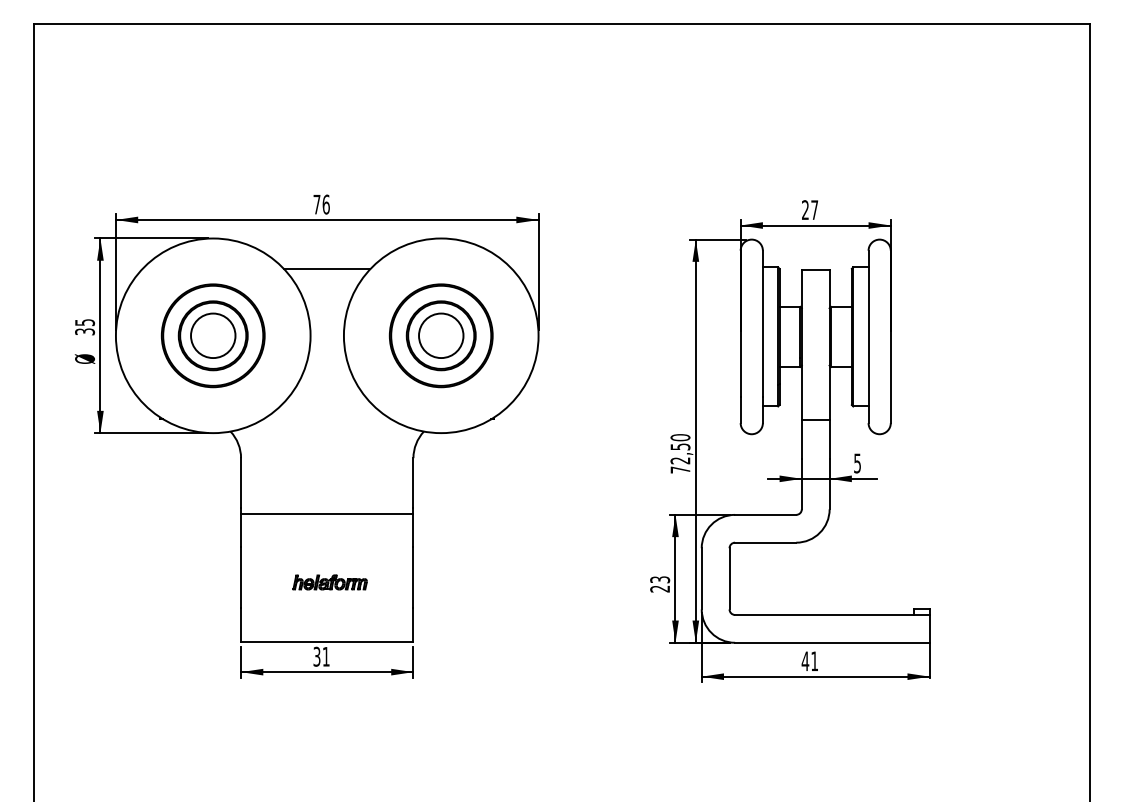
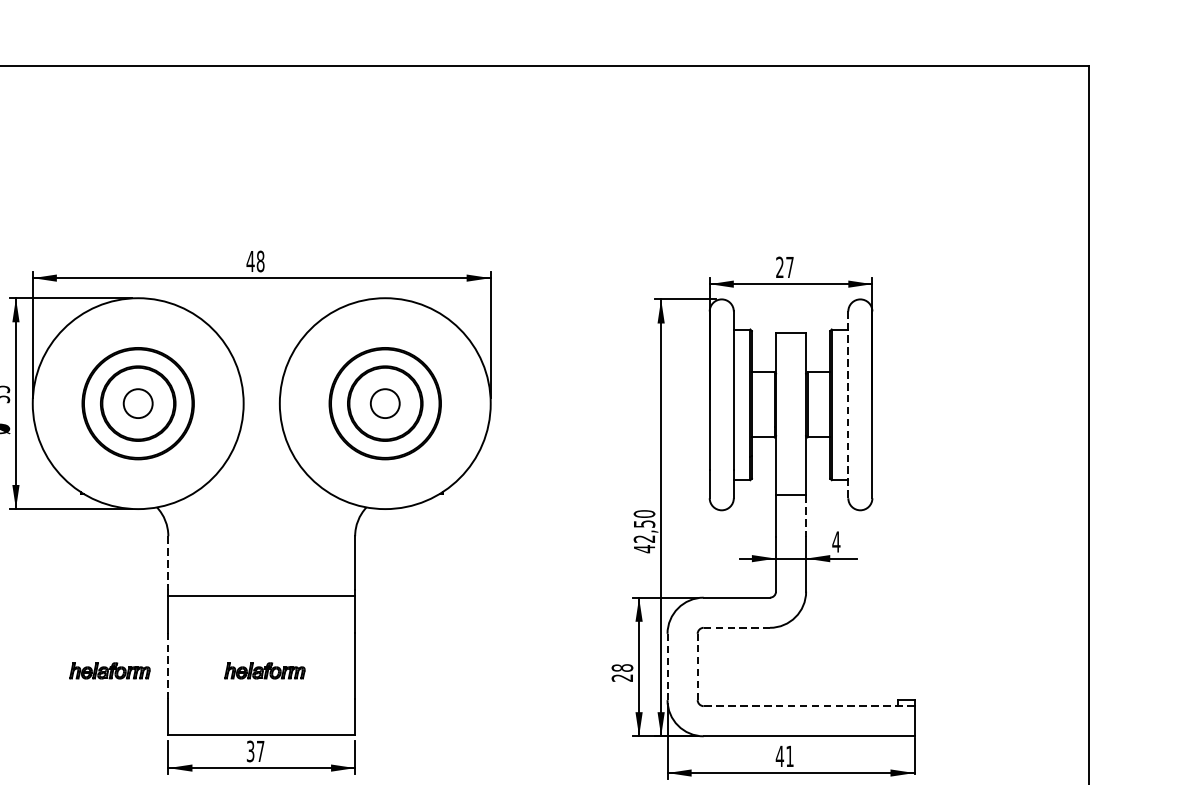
text: (321, 204) -> (255, 261), 76 -> 48
line: (327, 269) -> (262, 331), removed
circle: (213, 335) -> (138, 403), size x0.6
circle: (441, 335) -> (385, 403), size x0.6
line: (868, 337) -> (848, 405), solid -> dashed
line: (829, 440) -> (805, 517), solid -> dashed
text: (857, 463) -> (836, 542), 5 -> 4
text: (680, 469) -> (644, 548), 72,50 -> 42,50
line: (241, 483) -> (168, 563), solid -> dashed
line: (765, 542) -> (736, 627), solid -> dashed
line: (241, 577) -> (168, 665), solid -> dashed
line: (701, 578) -> (667, 666), solid -> dashed
line: (729, 578) -> (697, 666), solid -> dashed
text: (660, 579) -> (622, 667), 23 -> 28
part: (186, 582) -> (109, 670), added
line: (831, 614) -> (808, 705), solid -> dashed
text: (325, 656) -> (259, 751), 31 -> 37

